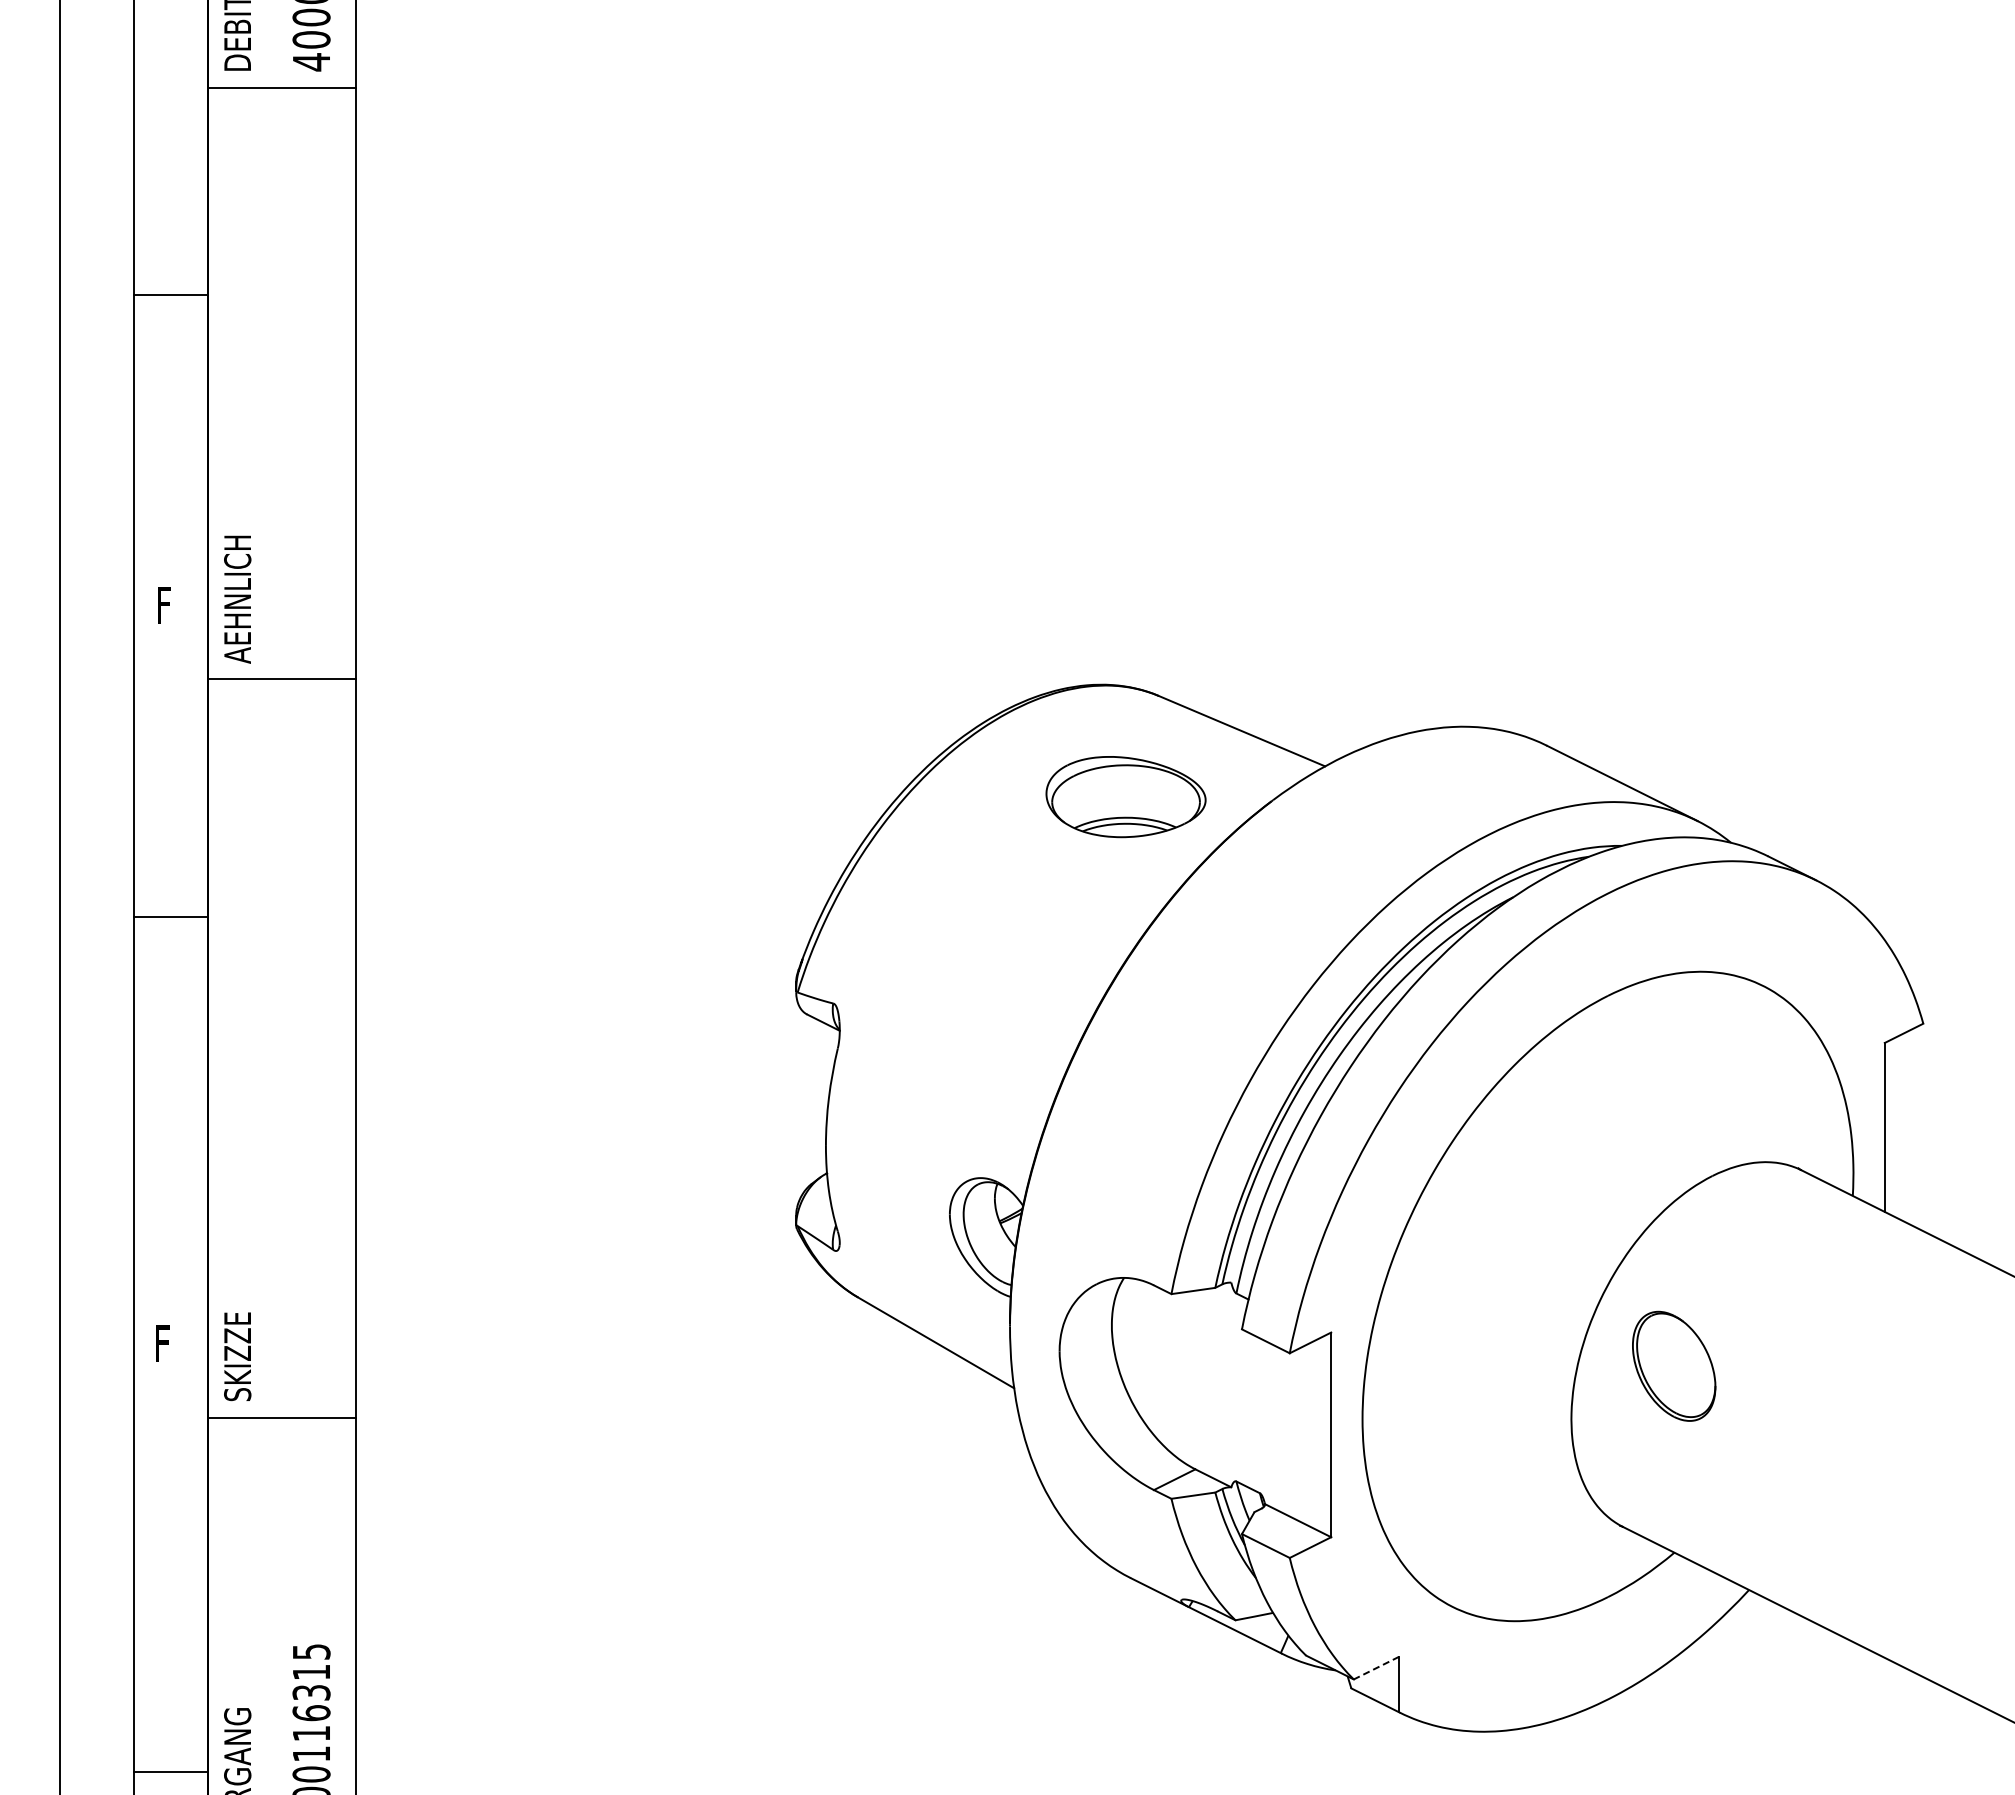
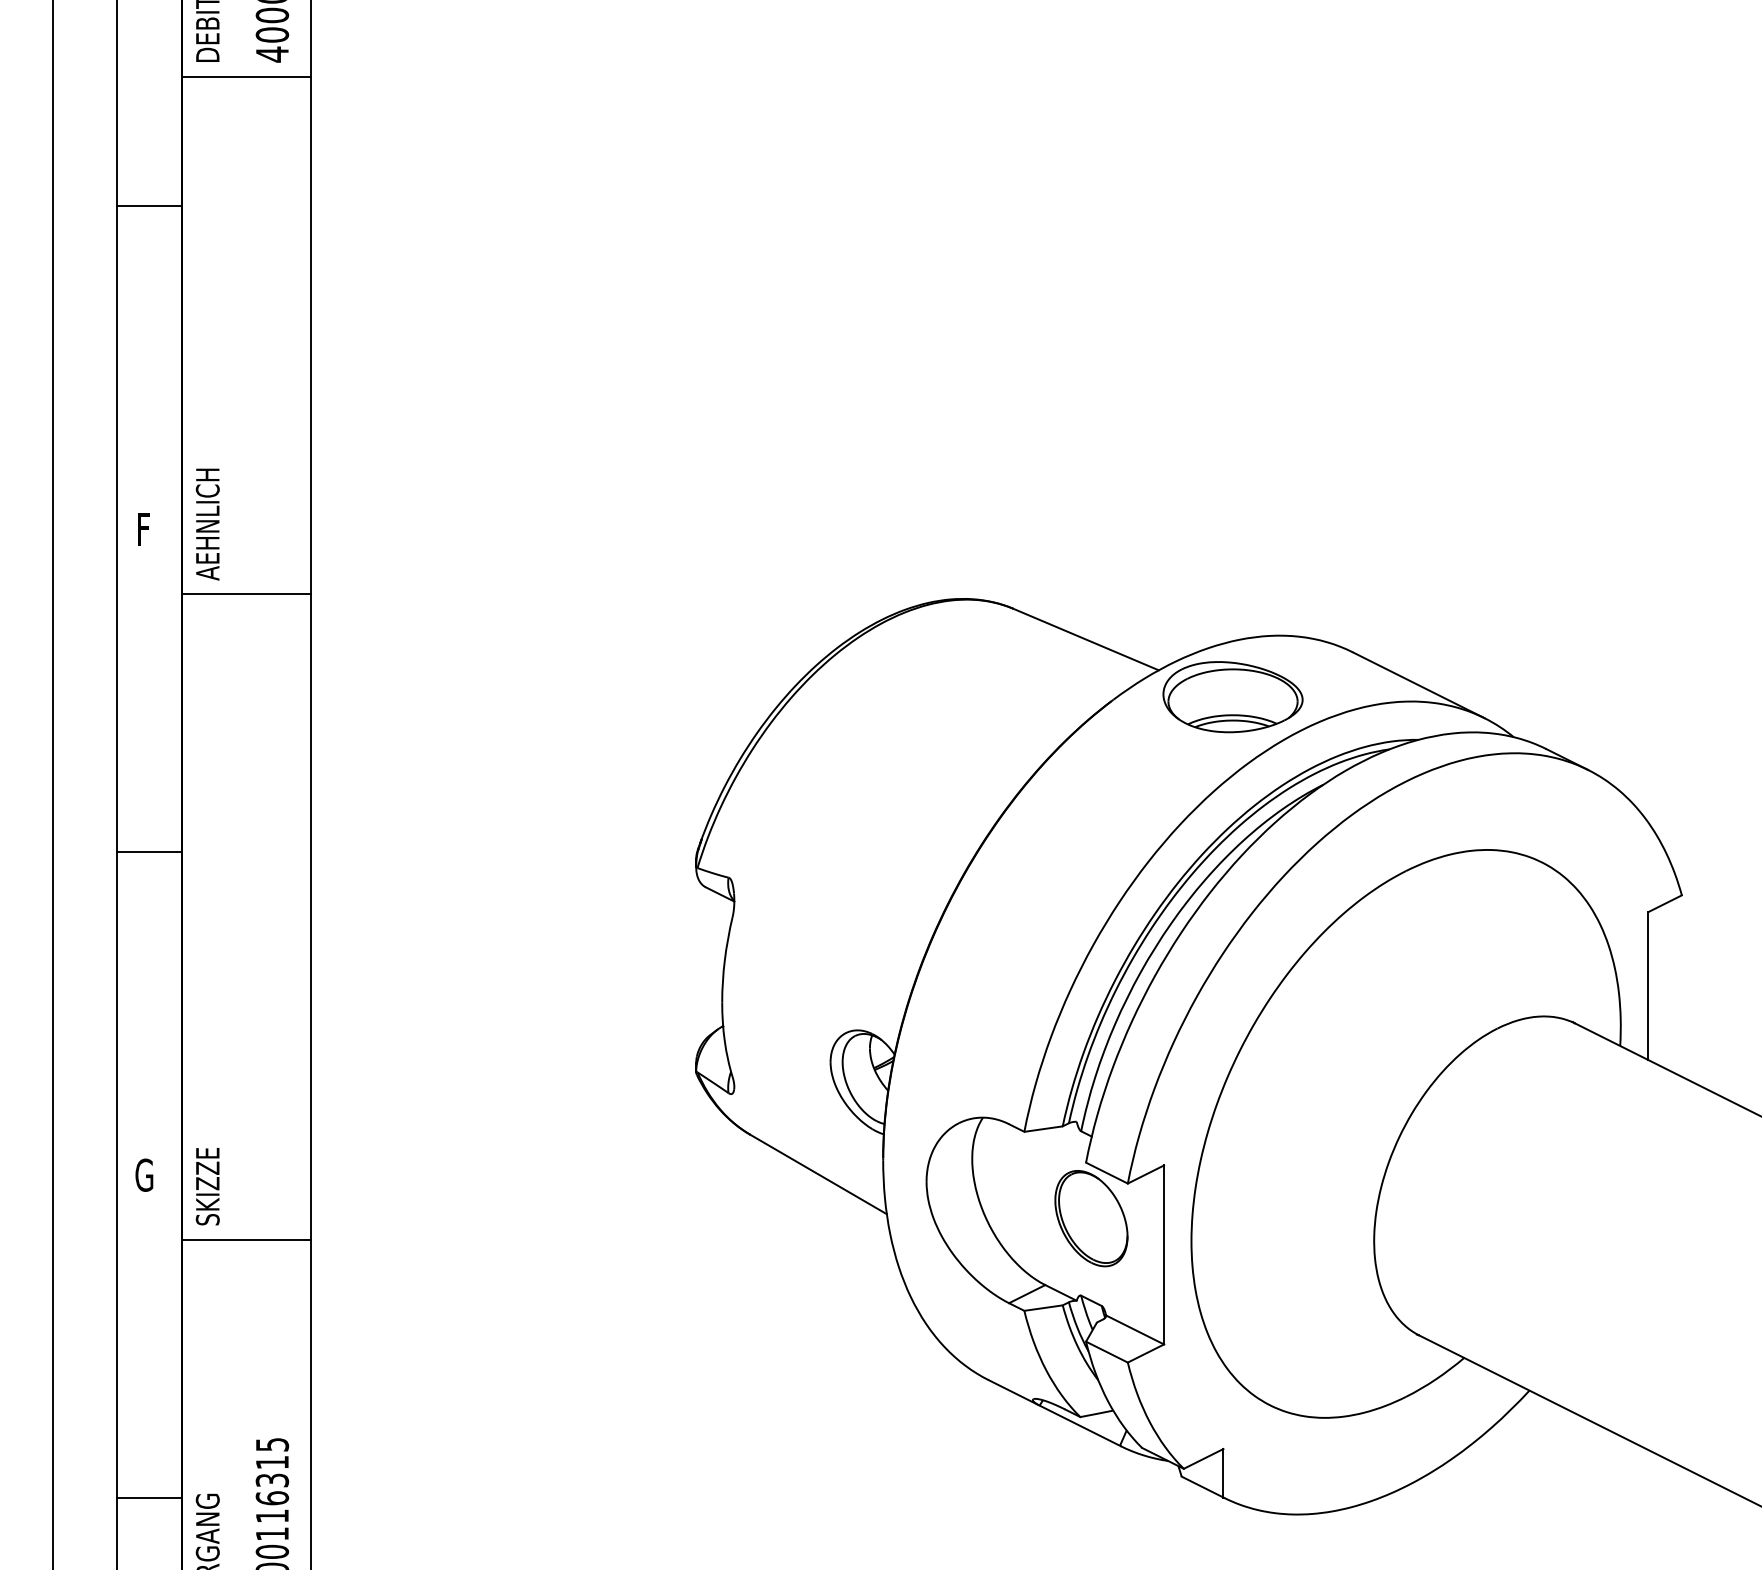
line: (171, 294) -> (149, 206), moved
part: (1125, 797) -> (1232, 697), moved
line: (171, 917) -> (149, 852), moved
text: (165, 1343) -> (144, 1175), F -> G
part: (1674, 1365) -> (1091, 1217), moved
line: (1376, 1668) -> (1203, 1459), dashed -> solid
line: (171, 1772) -> (149, 1498), moved

